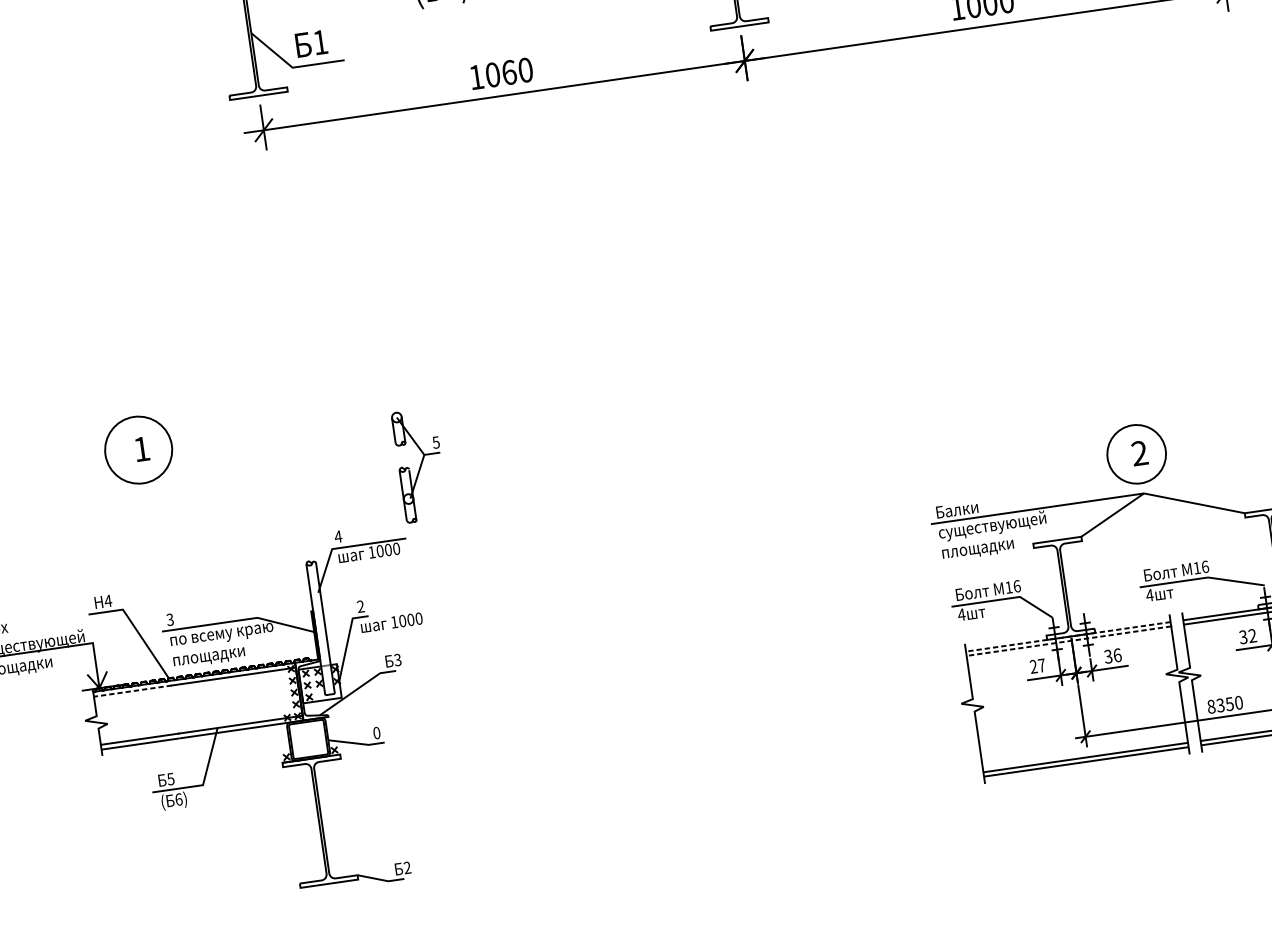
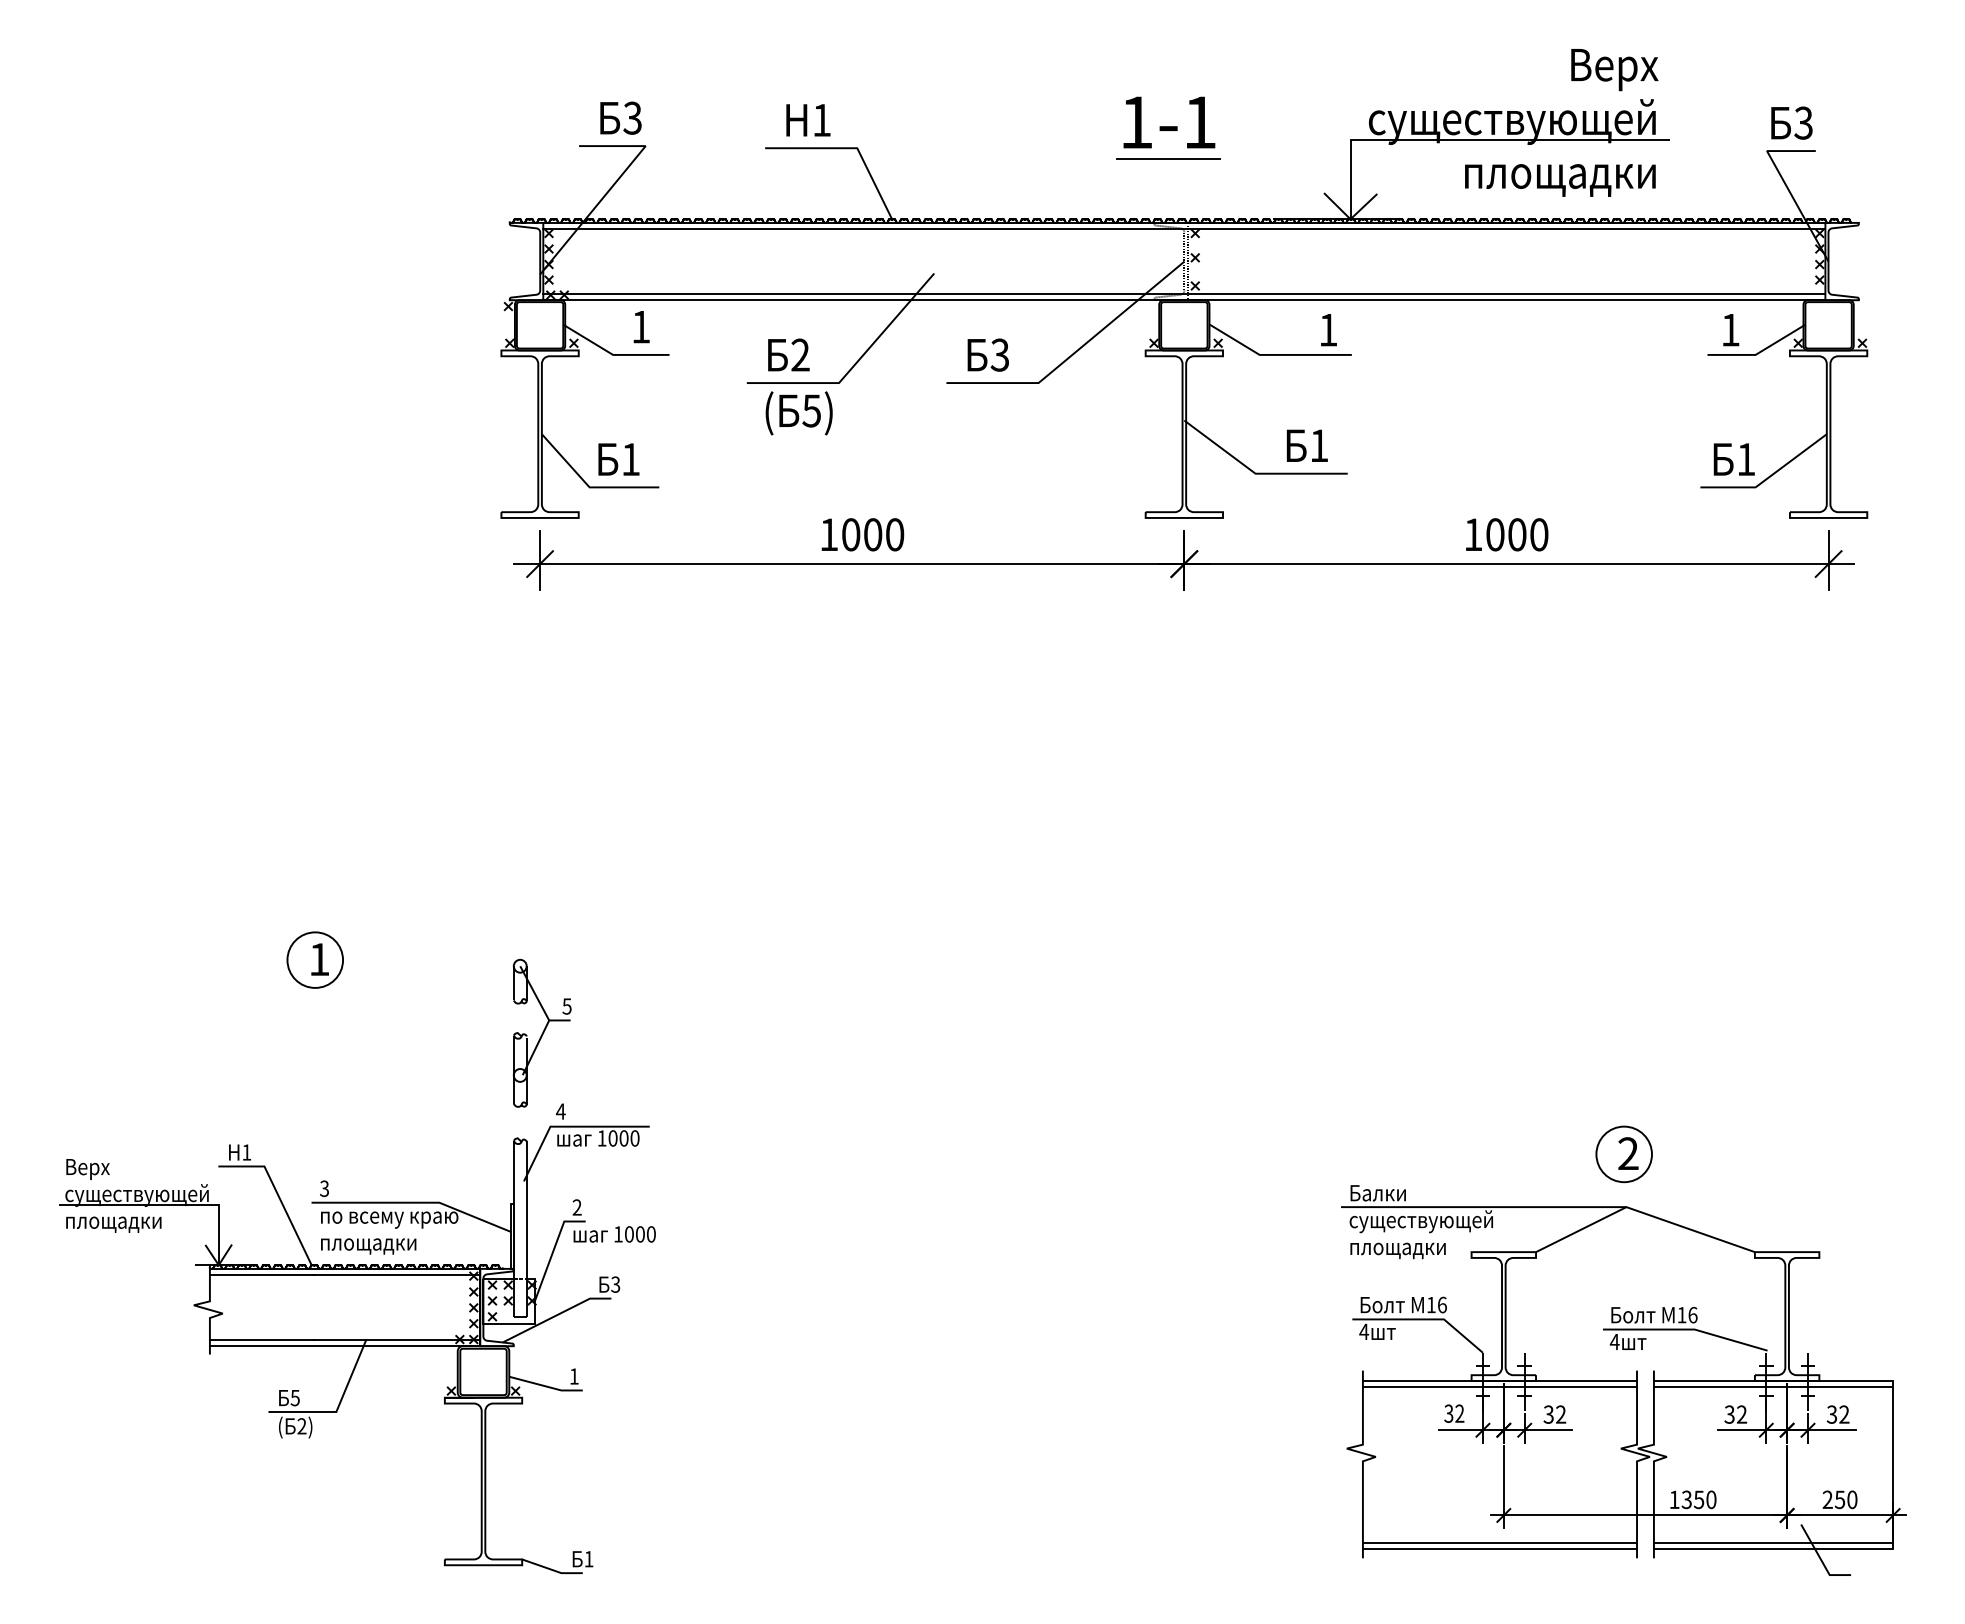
text: (509, 72) -> (873, 534), 1060 -> 1000
circle: (138, 449) -> (315, 959), size x0.62
circle: (1136, 454) -> (1623, 1154), size x0.71
part: (419, 464) -> (541, 1032), moved
text: (108, 601) -> (246, 1152), 4 -> 1
line: (1067, 636) -> (1499, 1380), dashed -> solid
line: (1069, 640) -> (1500, 1386), dashed -> solid
text: (1117, 655) -> (1561, 1414), 36 -> 32
text: (1037, 666) -> (1454, 1413), 27 -> 32
line: (132, 691) -> (261, 1275), dashed -> solid
text: (1211, 706) -> (1674, 1499), 8350 -> 1350
text: (376, 733) -> (574, 1376), 0 -> 1
text: (178, 799) -> (301, 1426), 6) -> 2)
text: (407, 868) -> (588, 1559), 2 -> 1

